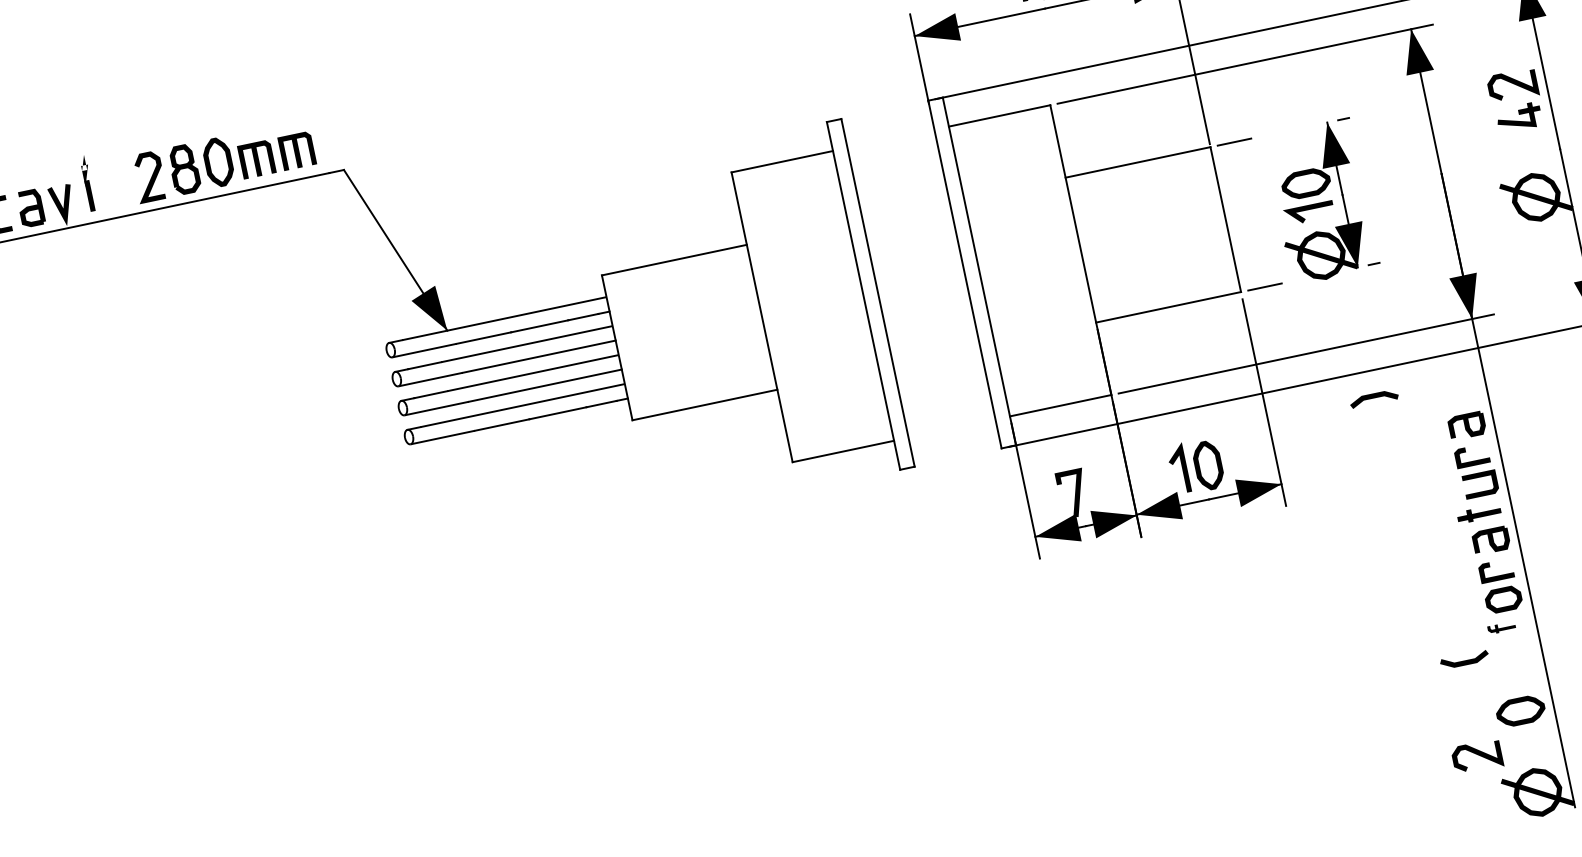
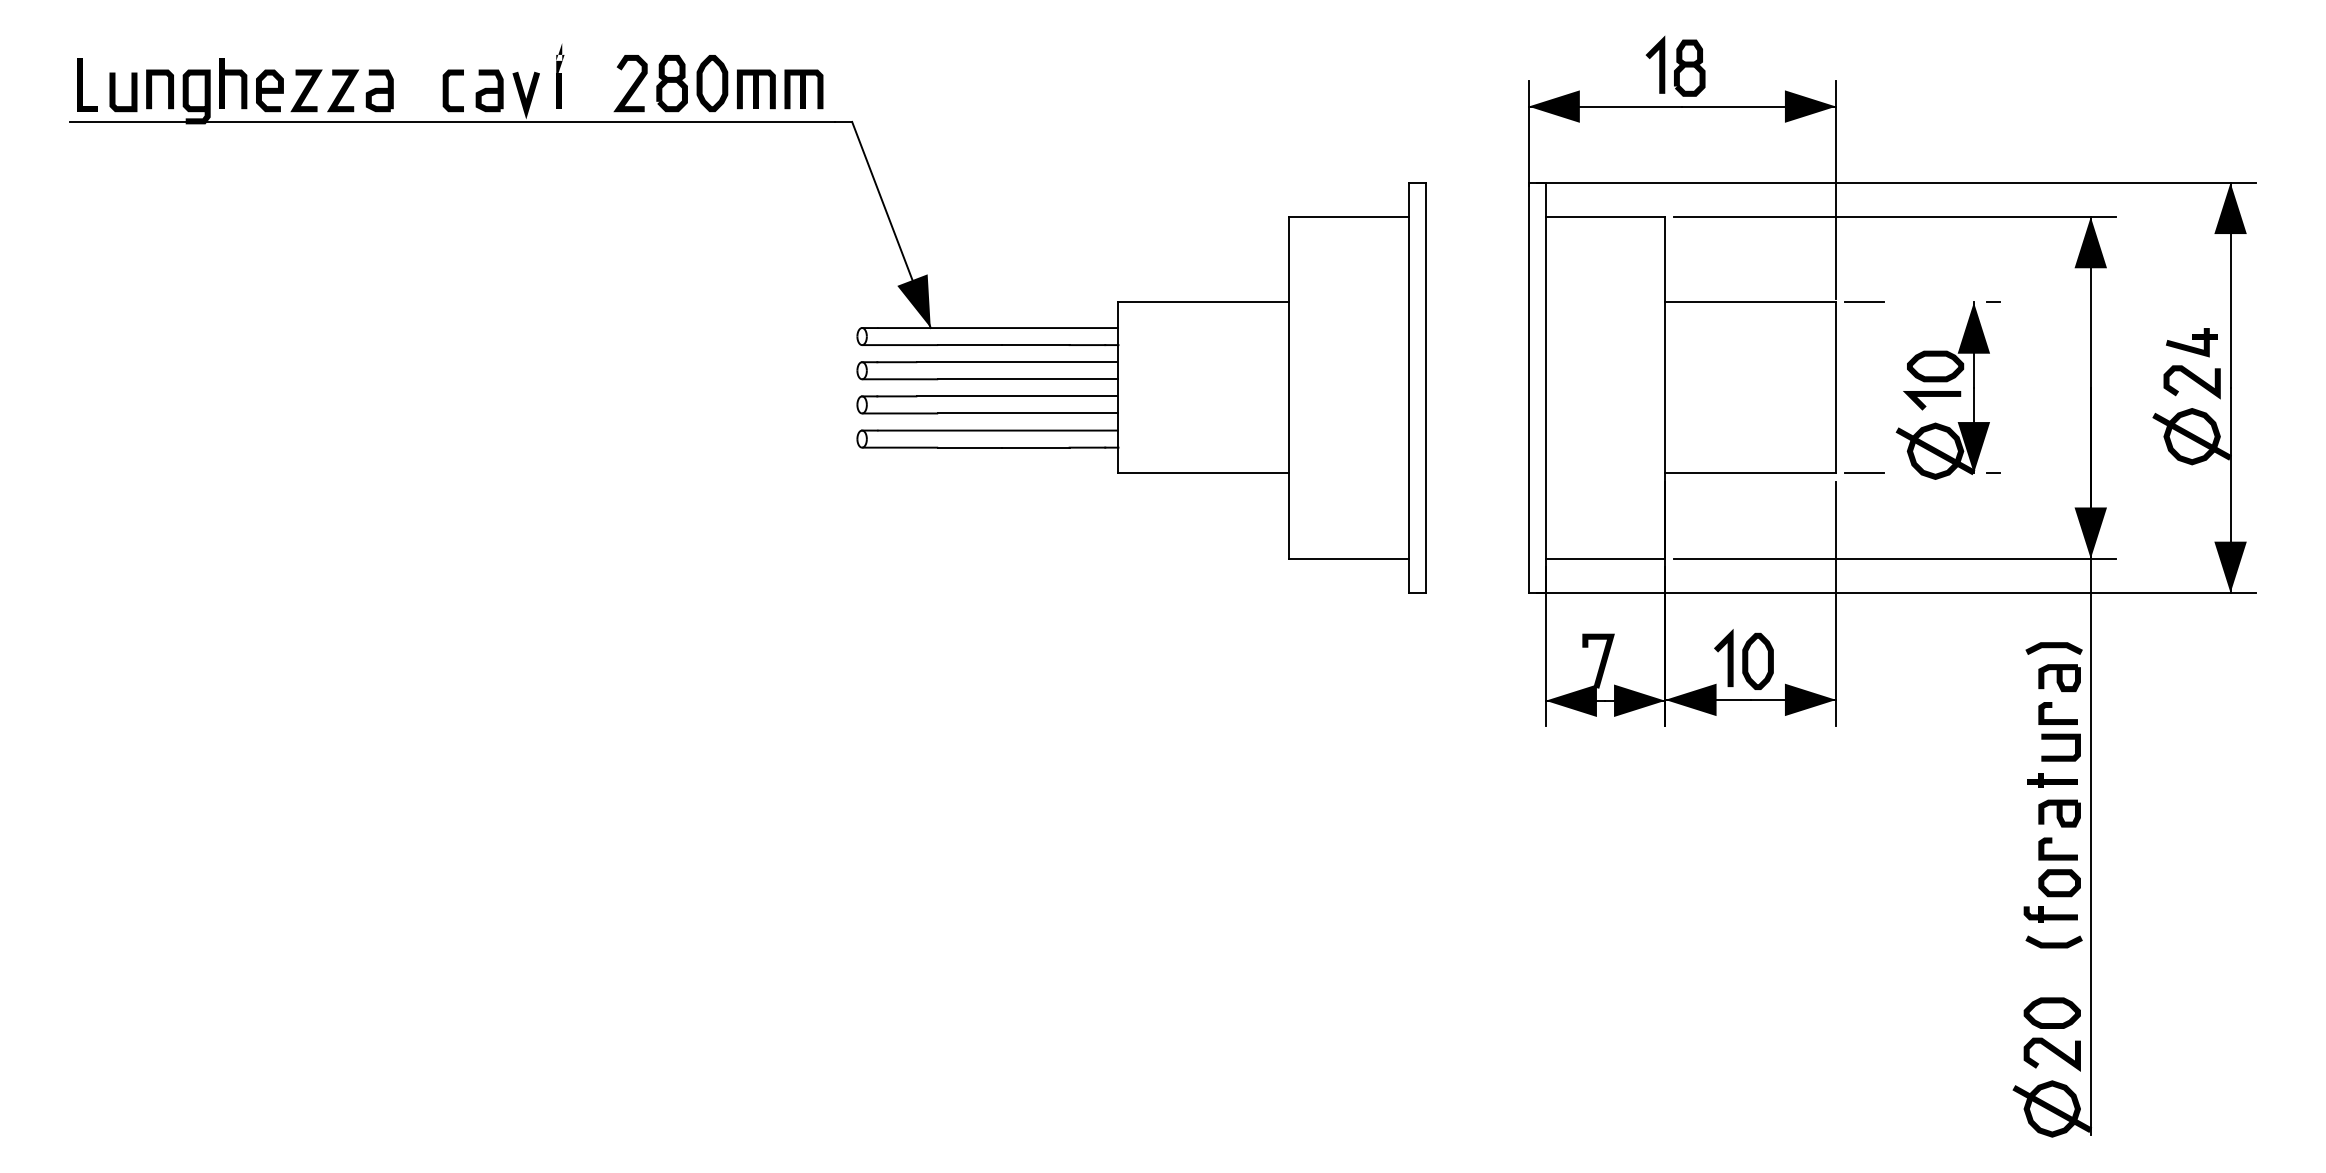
curve: (1513, 84) -> (2193, 380), moved
line: (1373, 398) -> (2053, 648), moved
part: (1501, 627) -> (2050, 914), size x1.67
line: (1464, 660) -> (2053, 942), moved
curve: (1477, 755) -> (2052, 1052), moved

